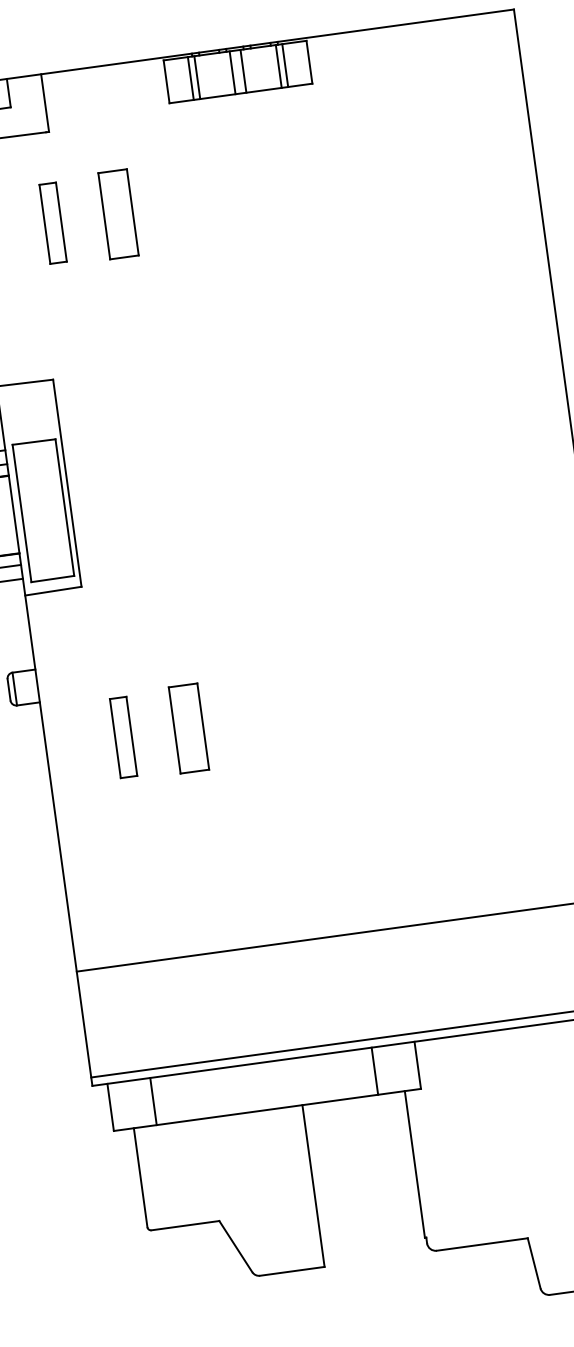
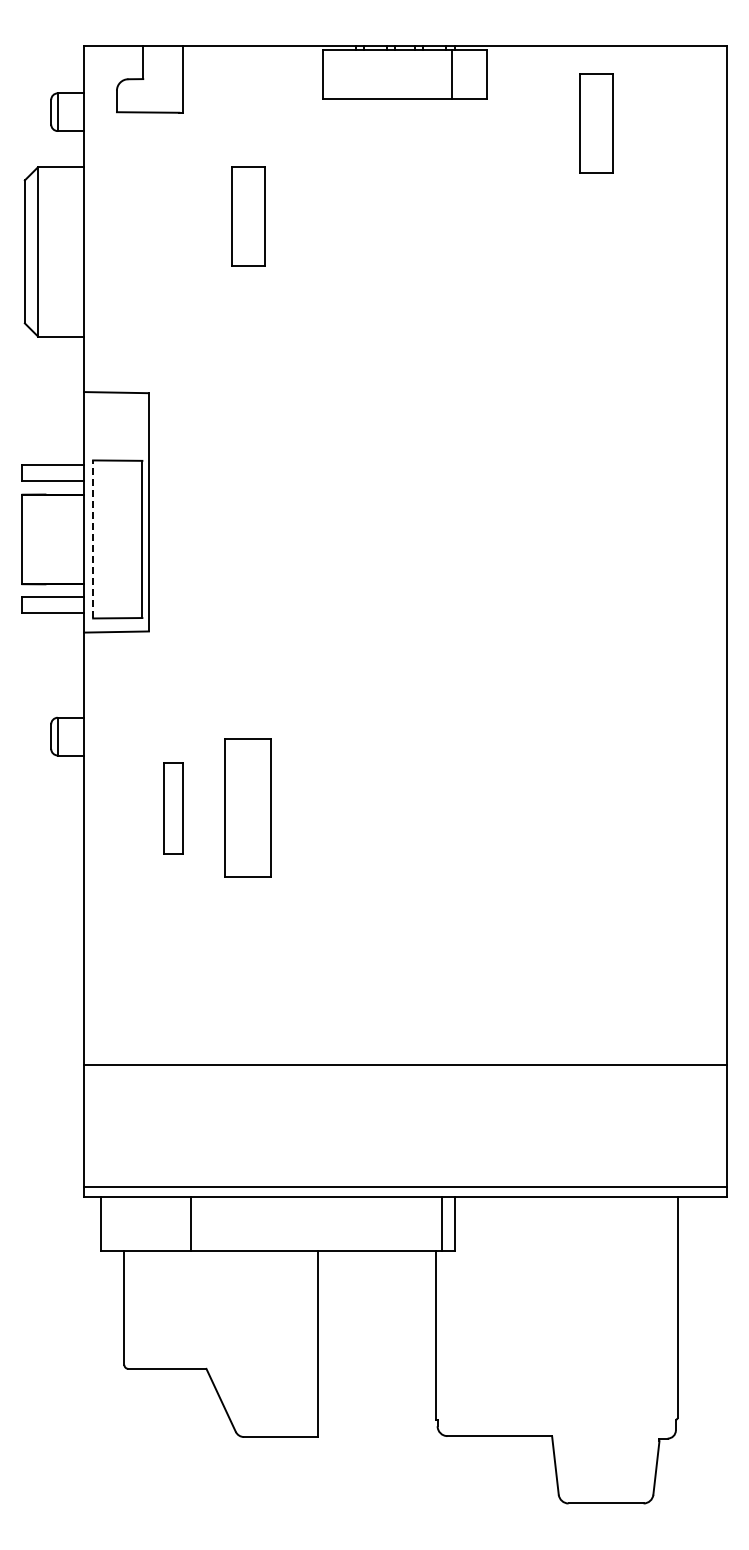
line: (285, 65) -> (459, 74), removed
line: (243, 71) -> (411, 74), removed
line: (233, 72) -> (399, 74), removed
line: (197, 77) -> (358, 74), removed
line: (191, 78) -> (351, 74), removed
part: (410, 91) -> (596, 123), added
part: (53, 223) -> (173, 216), removed
line: (22, 512) -> (93, 538), solid -> dashed
part: (189, 728) -> (248, 808), size x1.4
line: (375, 1070) -> (442, 1223), moved
line: (153, 1101) -> (190, 1223), moved

